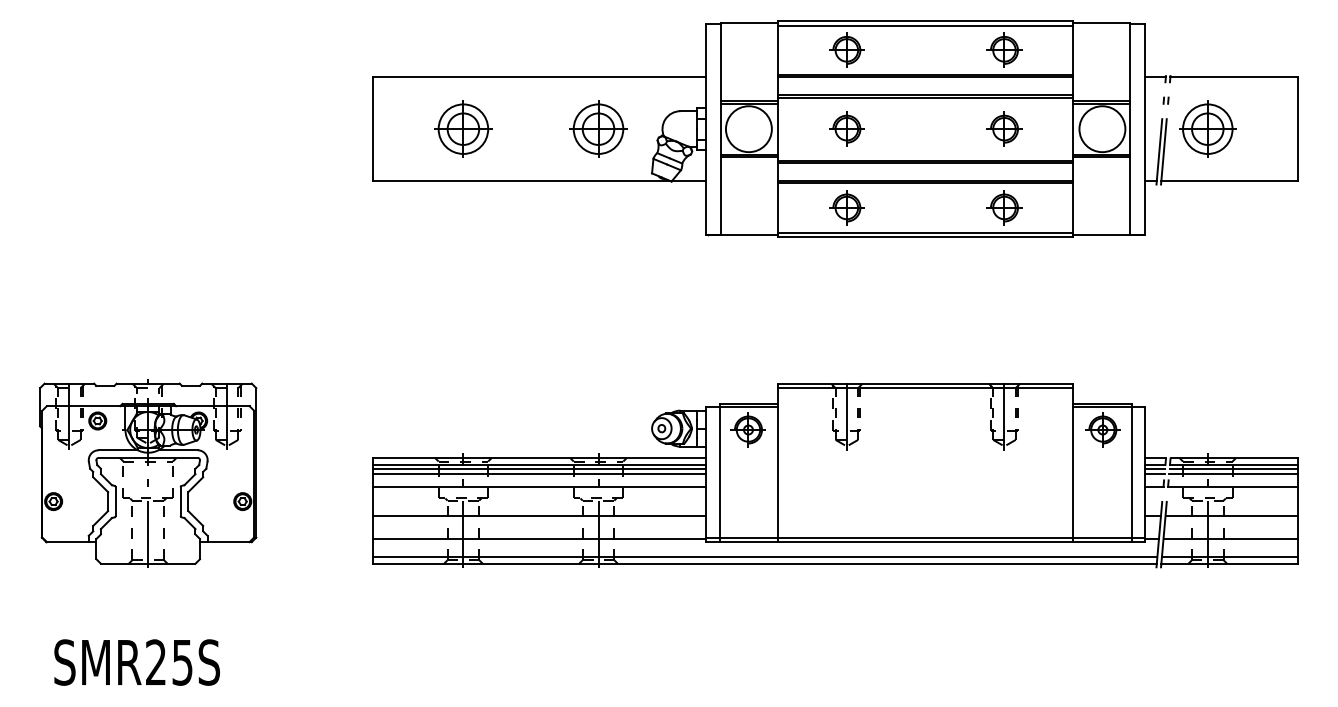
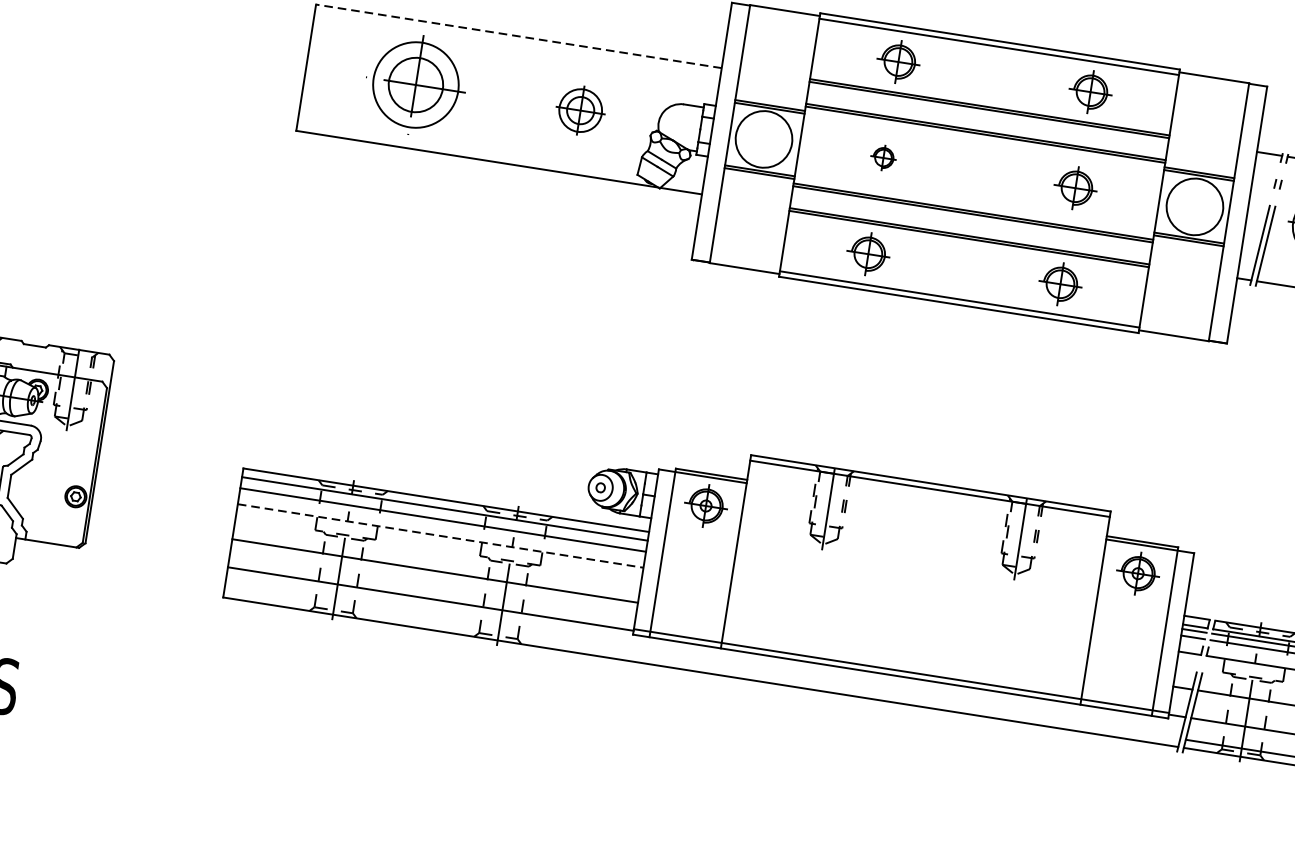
line: (539, 77) -> (518, 36), solid -> dashed
part: (463, 128) -> (416, 84), size x1.4
part: (598, 128) -> (580, 109), size x0.7
part: (846, 128) -> (883, 157), size x0.6
line: (539, 468) -> (443, 513), removed
line: (540, 487) -> (441, 536), solid -> dashed
line: (765, 557) -> (702, 664), removed

